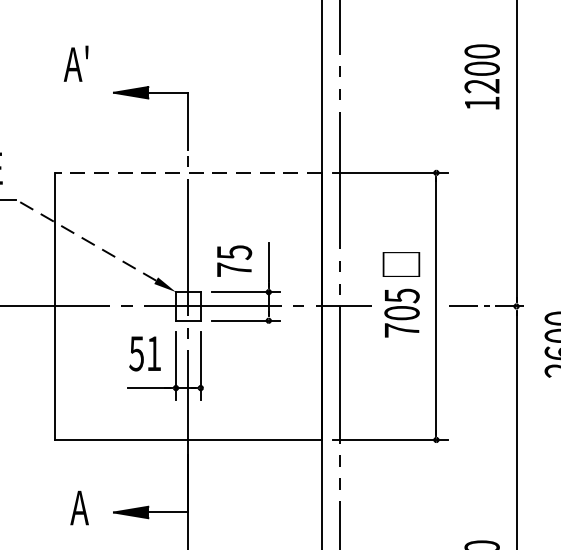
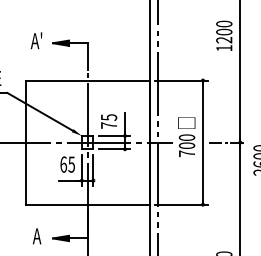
text: (76, 63) -> (36, 40), moved
line: (188, 172) -> (87, 80), dashed -> solid
line: (86, 239) -> (40, 111), dashed -> solid
text: (400, 295) -> (186, 137), 705 -> 700
text: (145, 353) -> (67, 164), 51 -> 65

